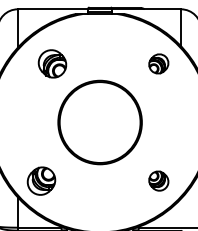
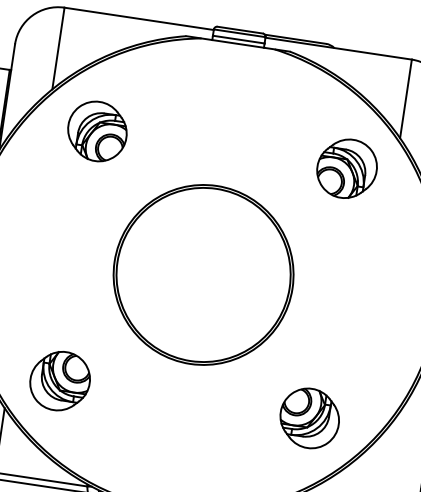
part: (52, 63) -> (97, 130), moved
part: (158, 63) -> (346, 167), size x1.43
part: (158, 180) -> (309, 416), size x1.43

